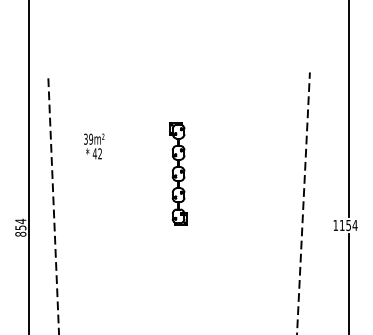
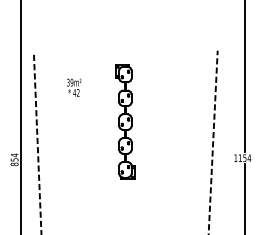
text: (94, 146) -> (74, 87), moved
part: (178, 173) -> (125, 121), size x1.6

